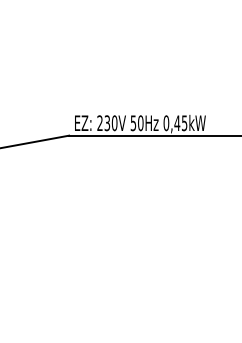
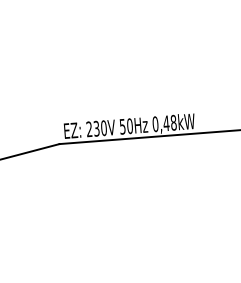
text: (184, 123) -> (173, 123), 0,45kW -> 0,48kW

